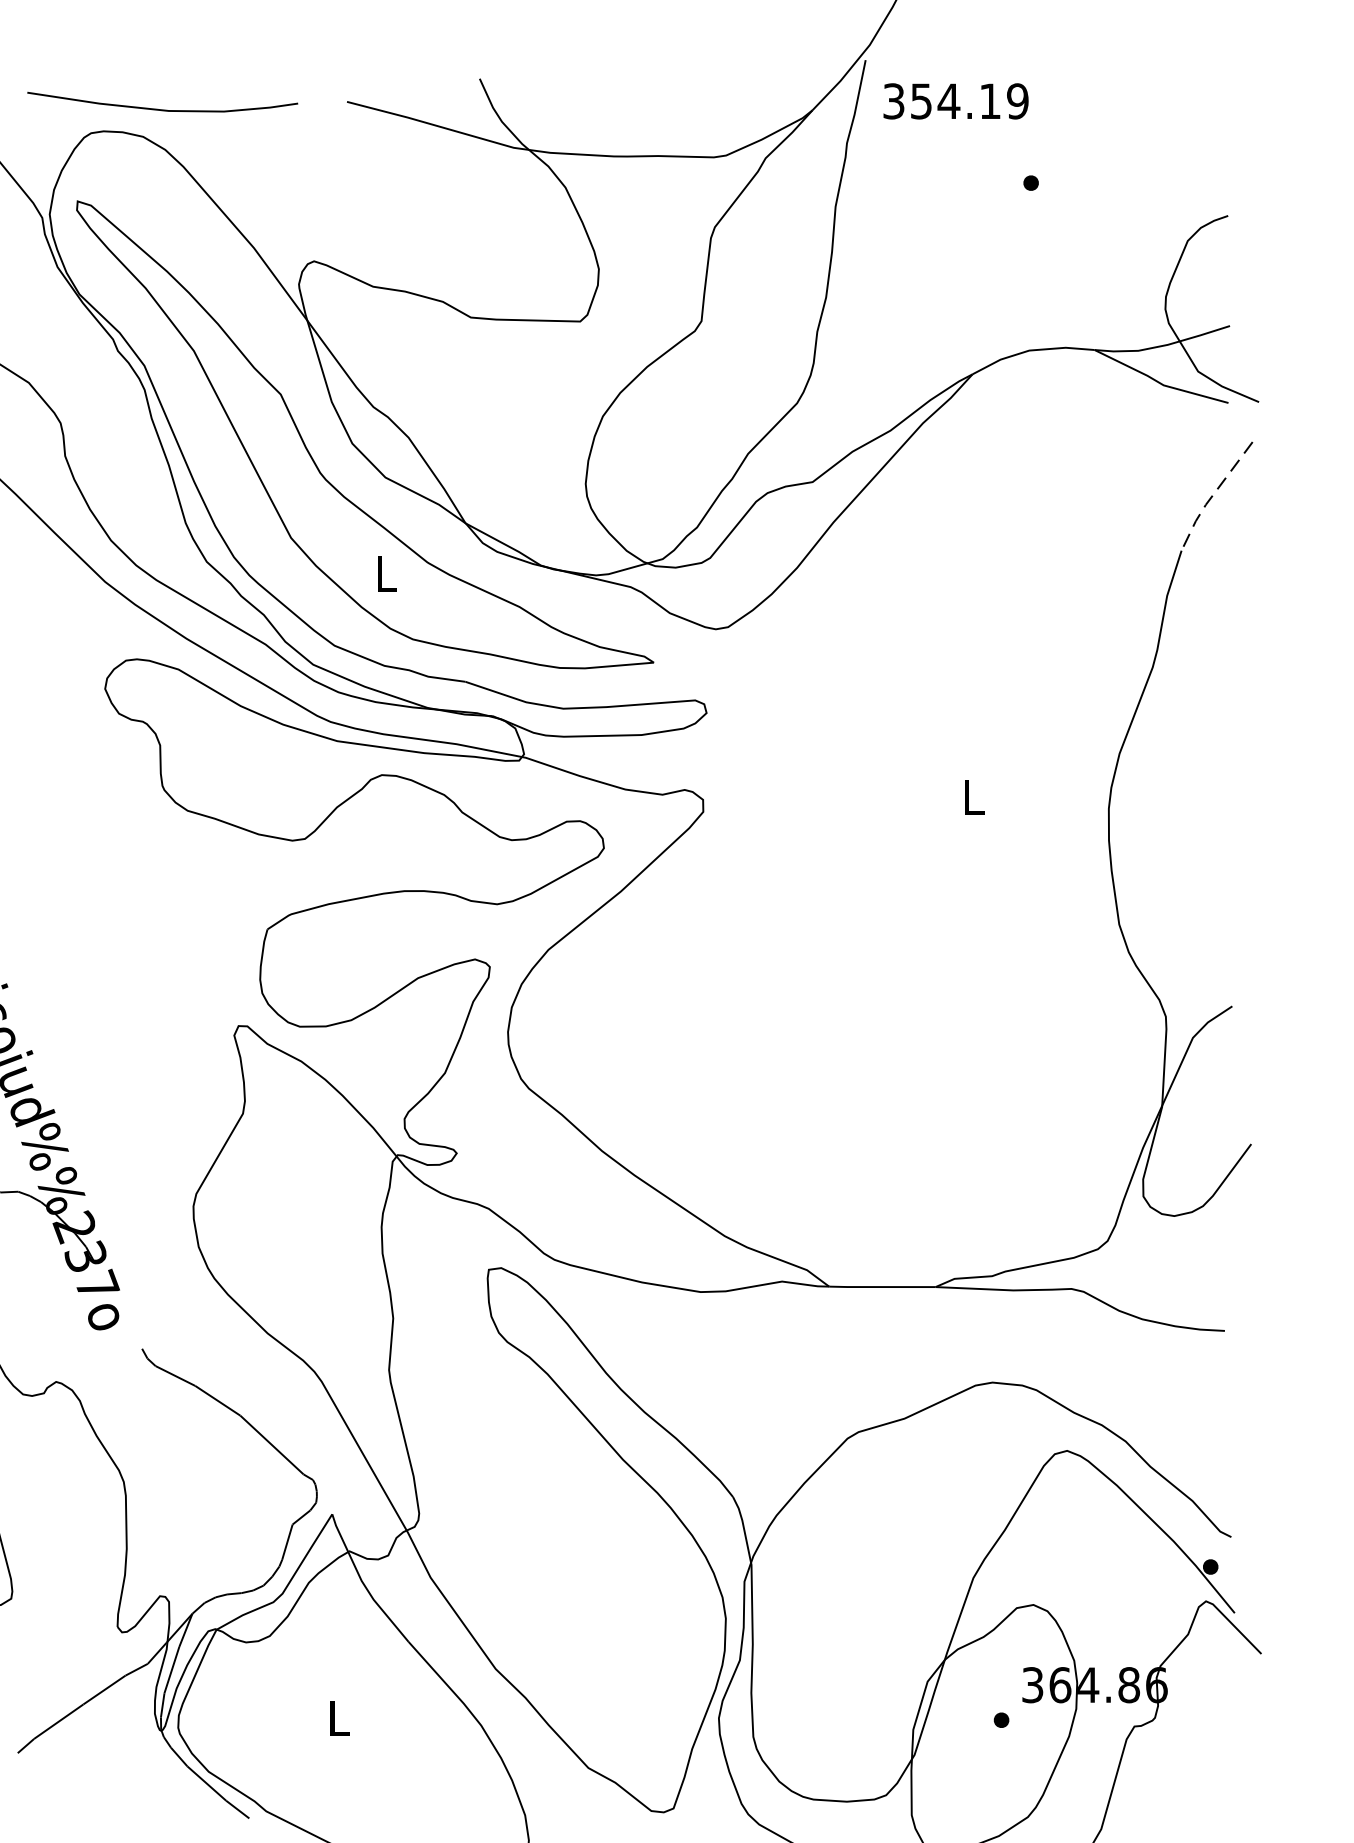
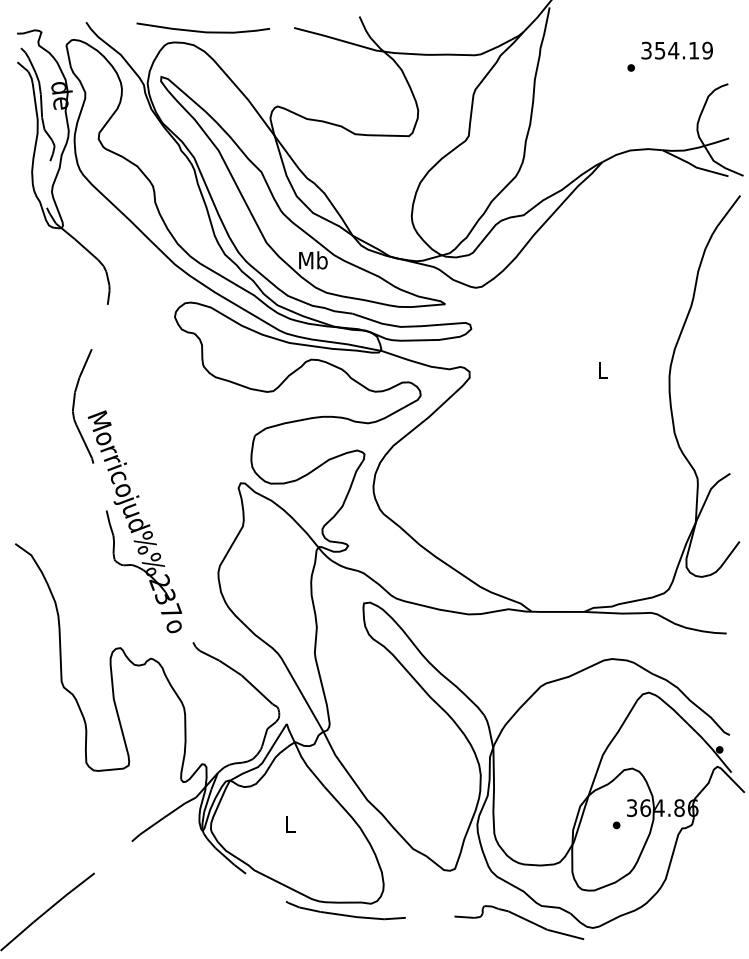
text: (954, 100) -> (676, 50), moved
line: (1212, 496) -> (720, 222), dashed -> solid
text: (386, 573) -> (313, 260), L -> Mb

